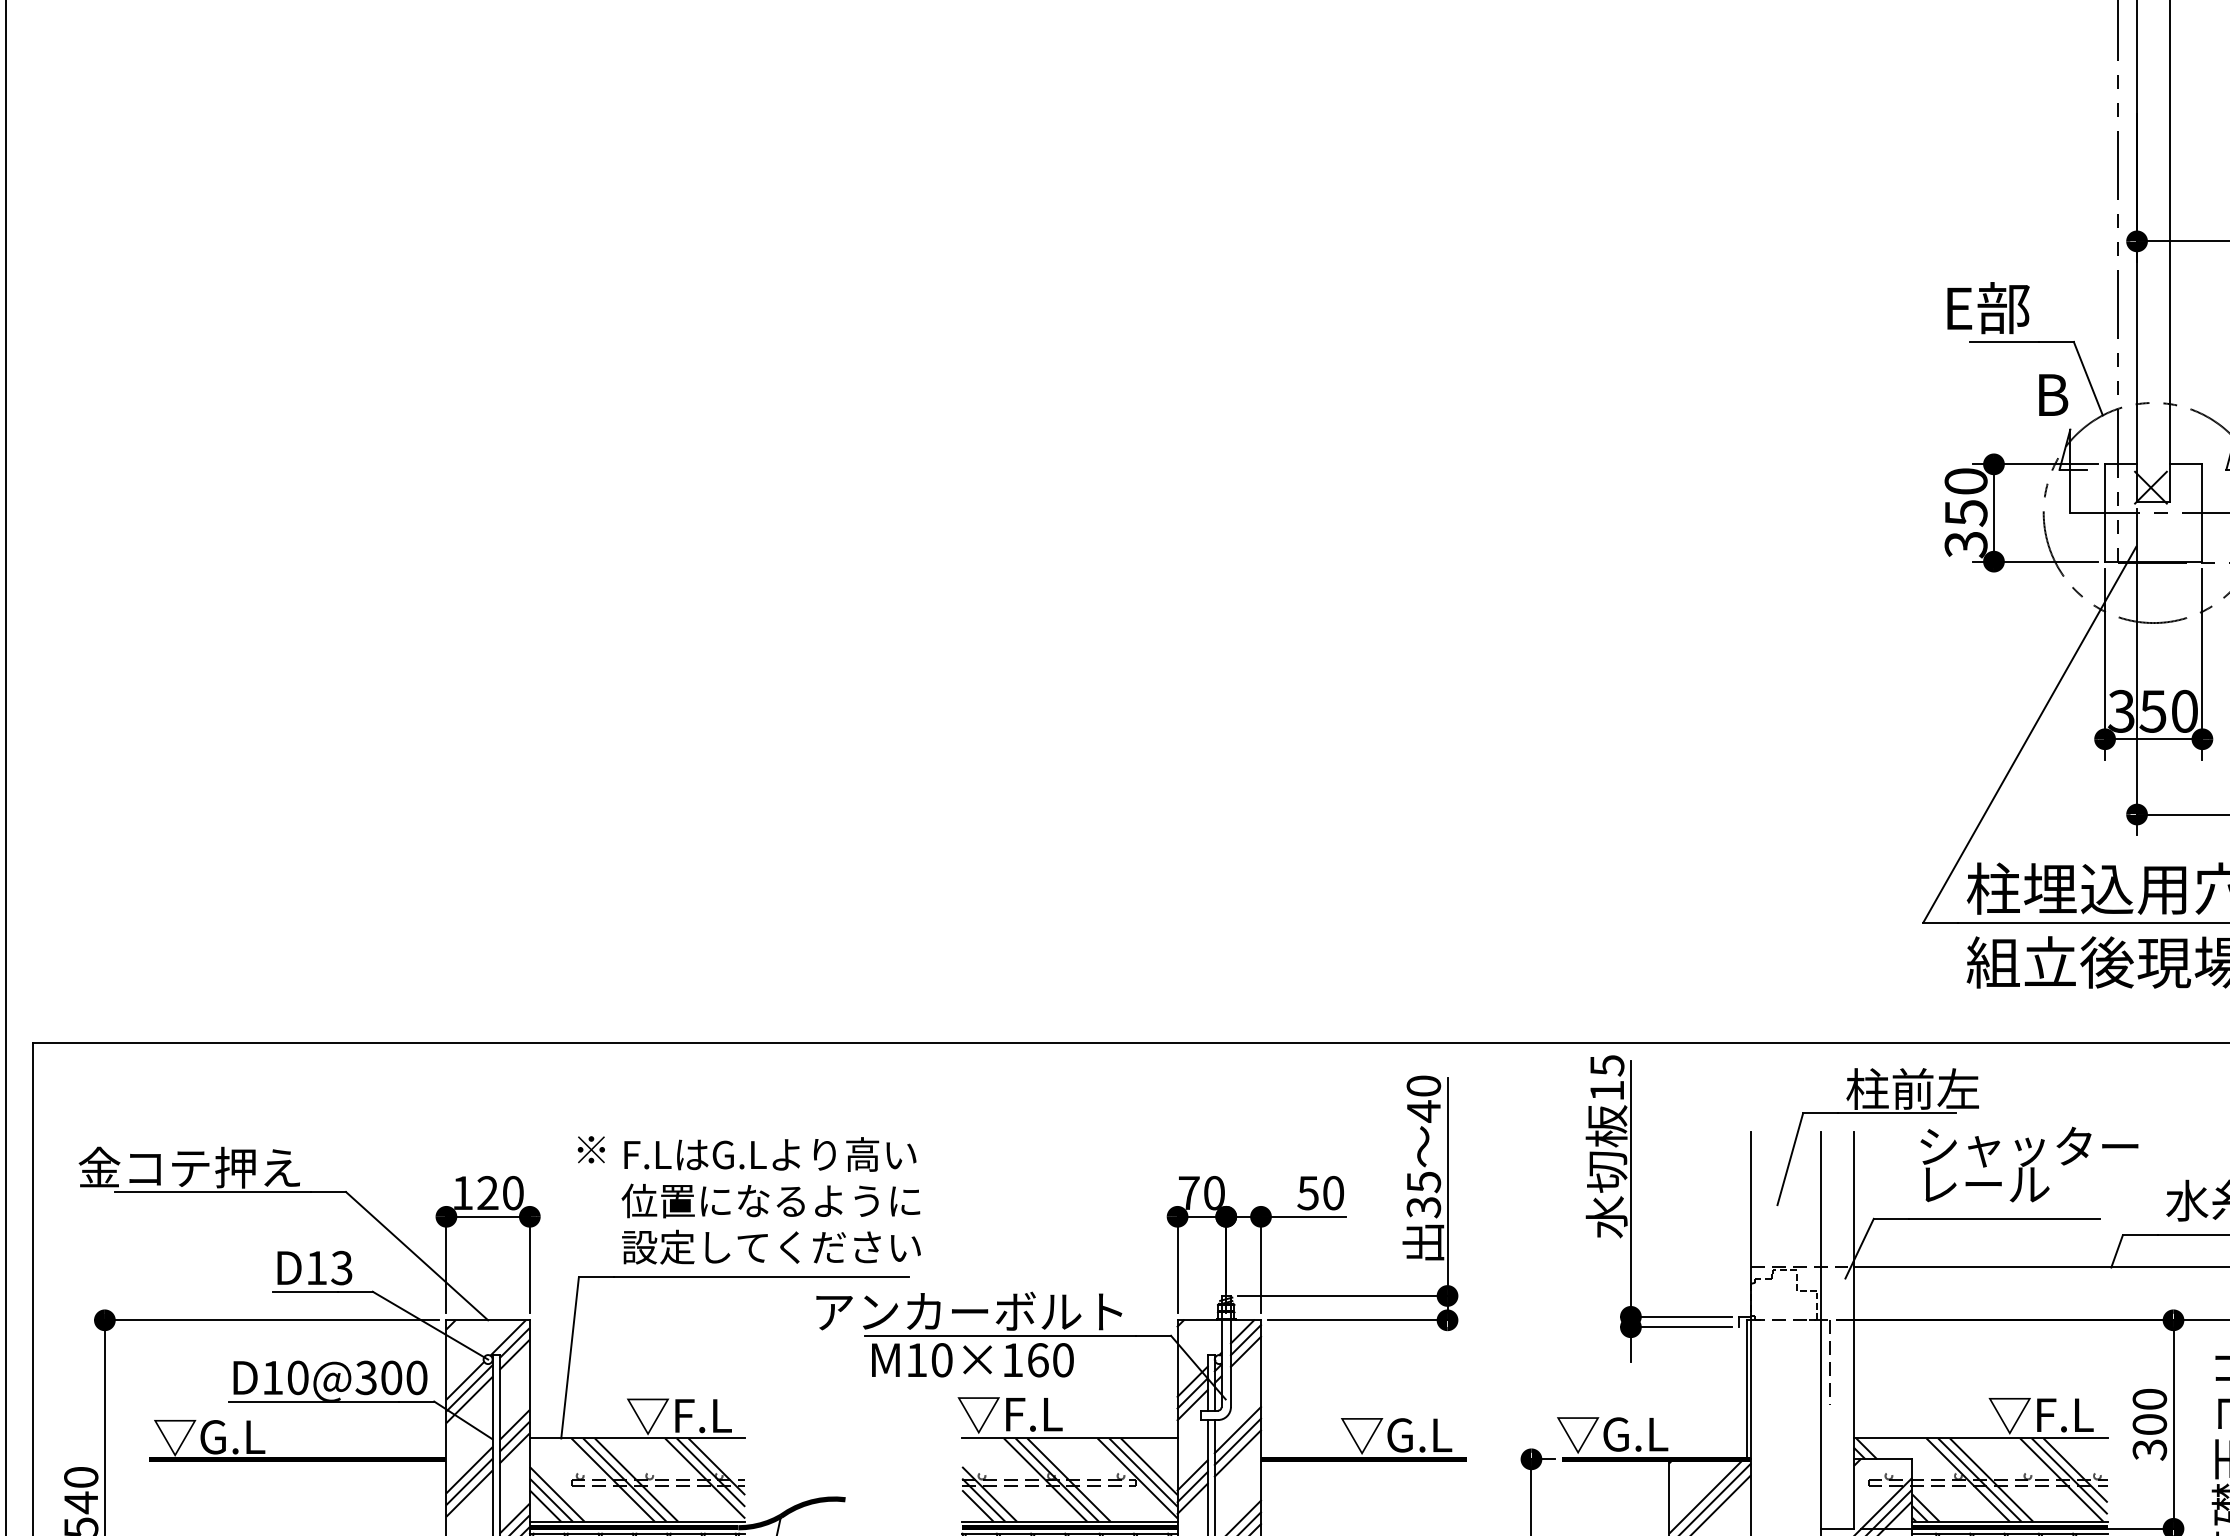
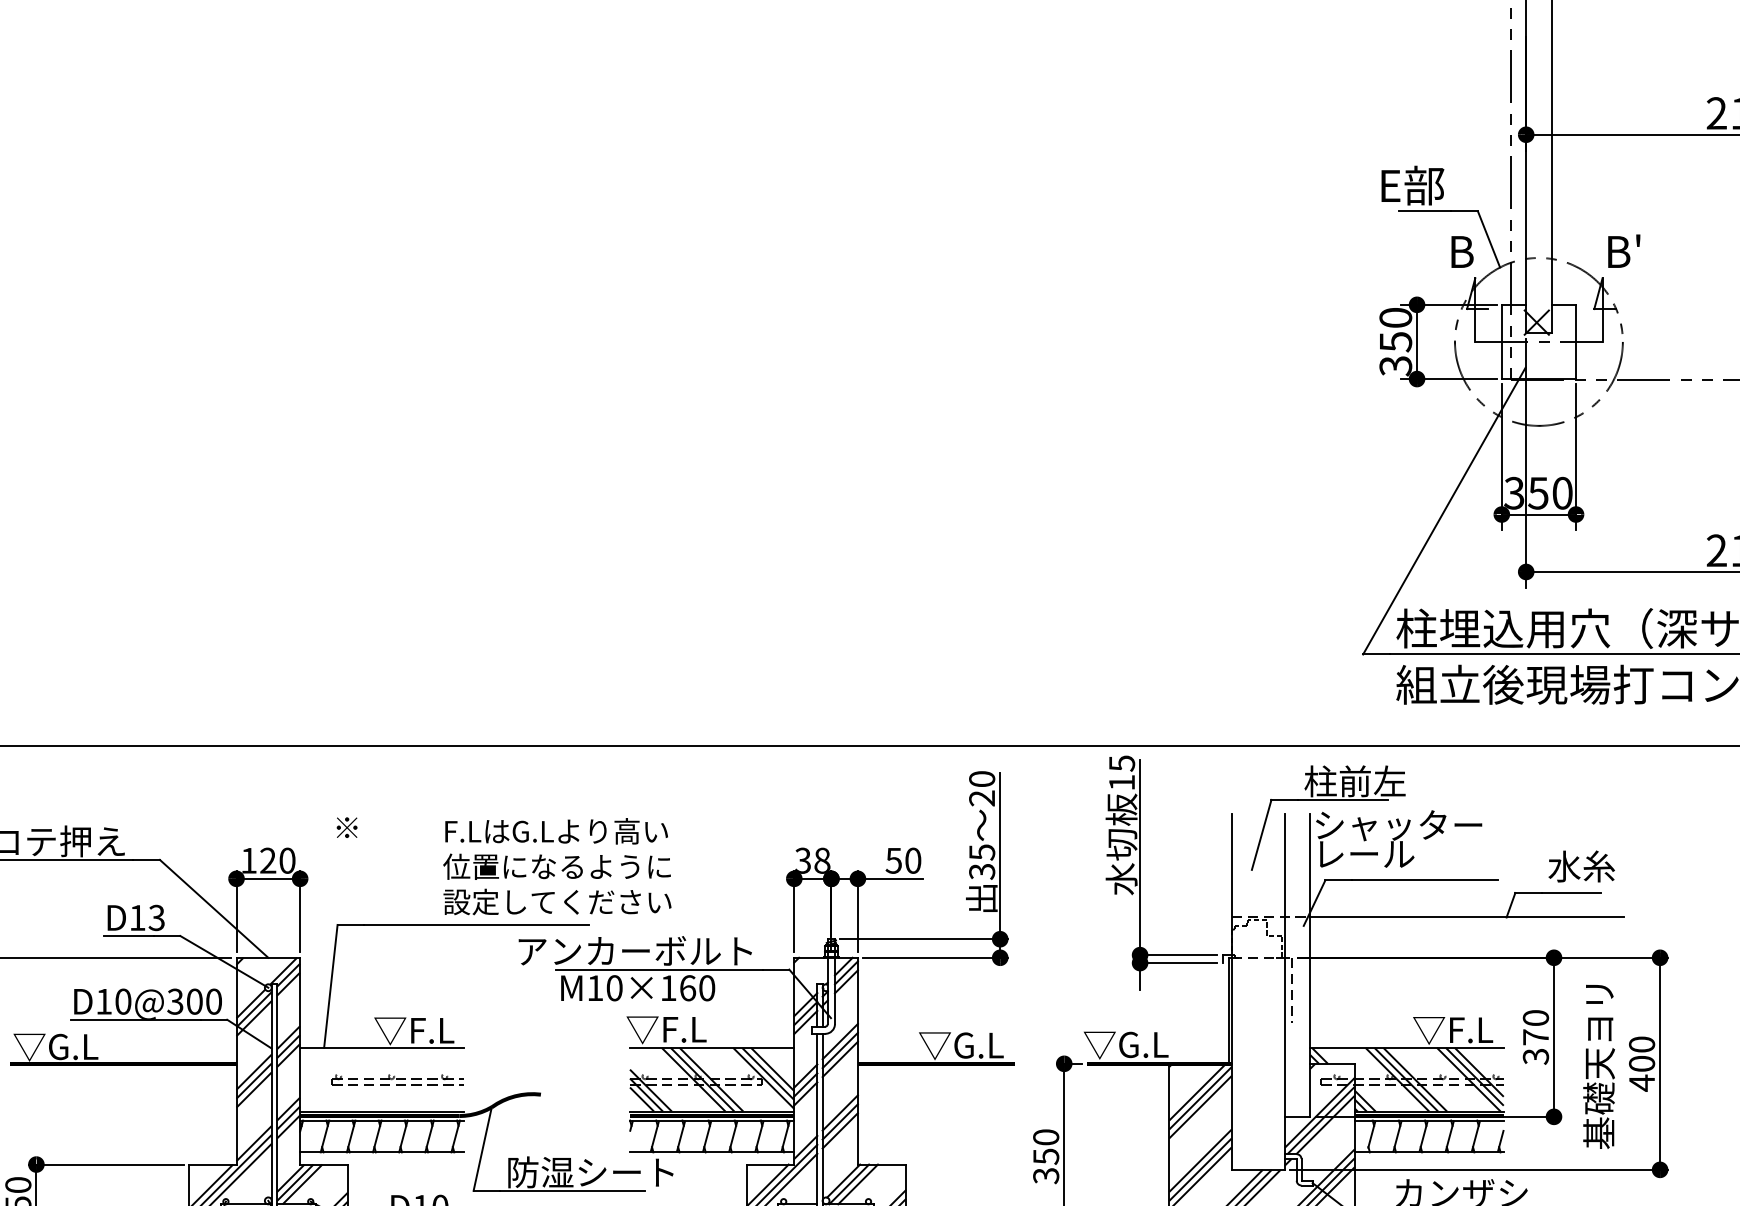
text: (1423, 1111) -> (981, 798), 40 -> 20
text: (2029, 1163) -> (1399, 838), moved
text: (1201, 1192) -> (812, 860), 70 -> 38
text: (771, 1200) -> (557, 866), moved
text: (2149, 1424) -> (1535, 1037), 300 -> 370
hatch: (637, 1479) -> (382, 1079), removed

